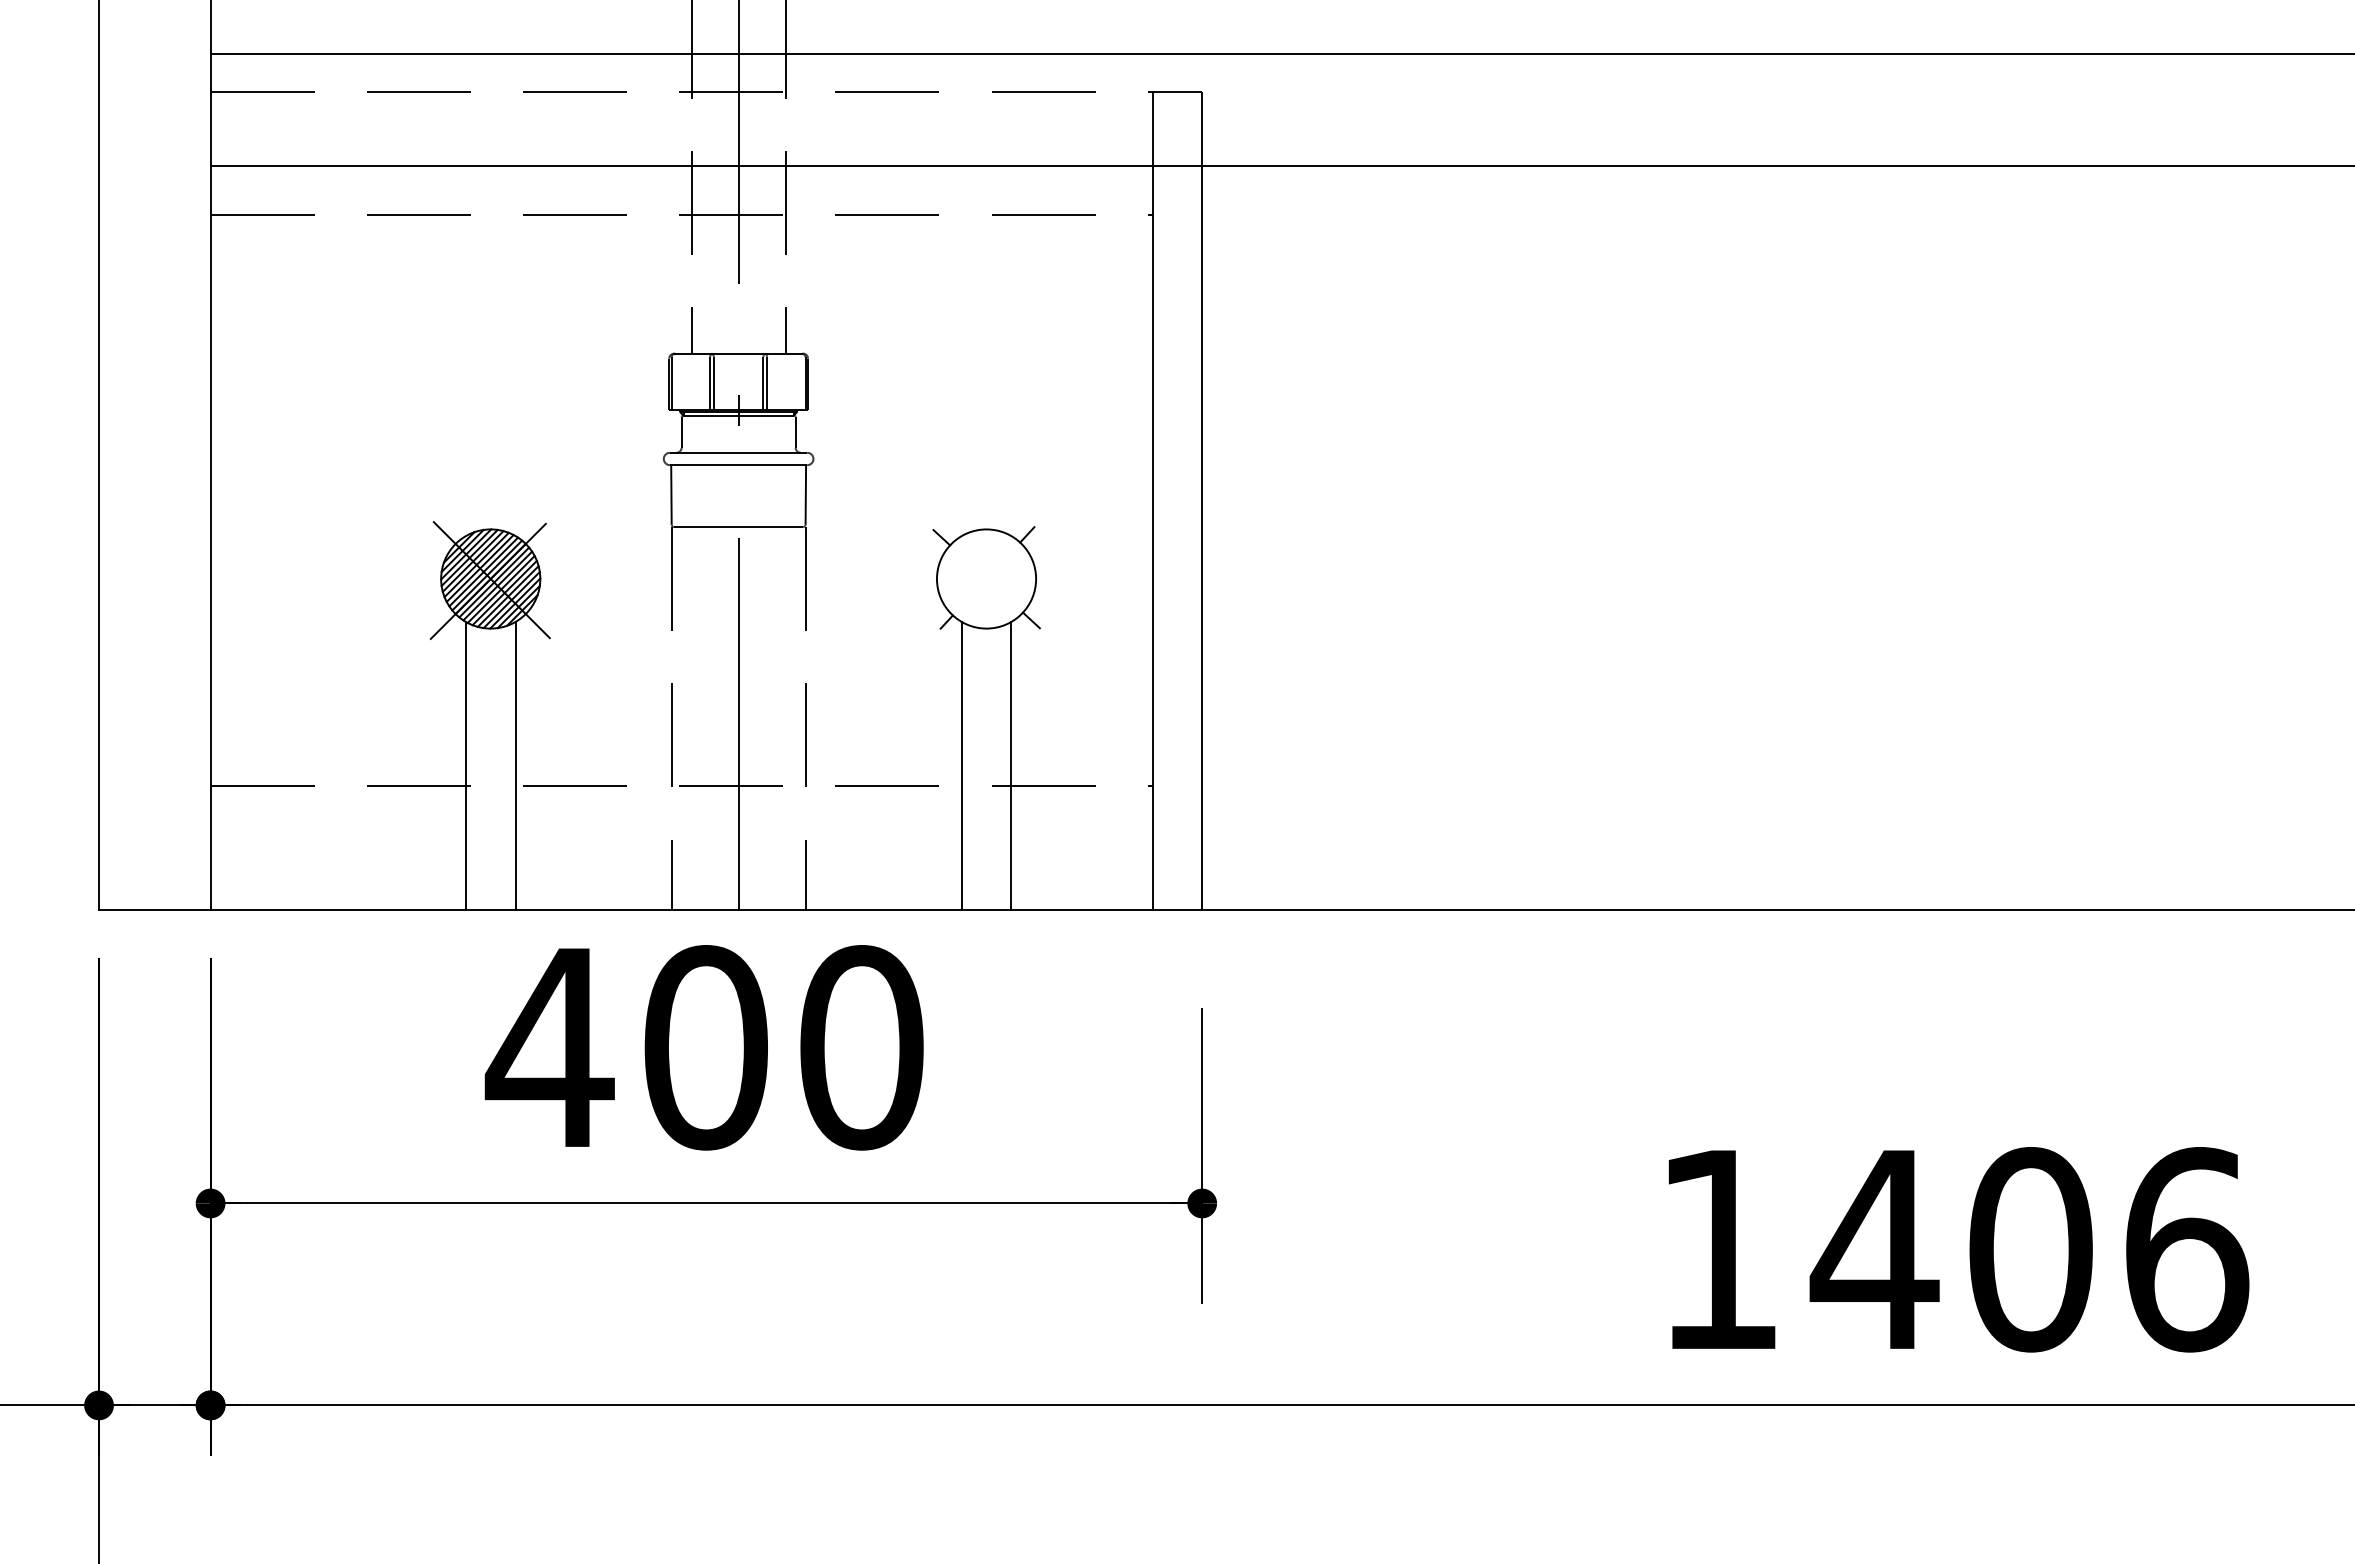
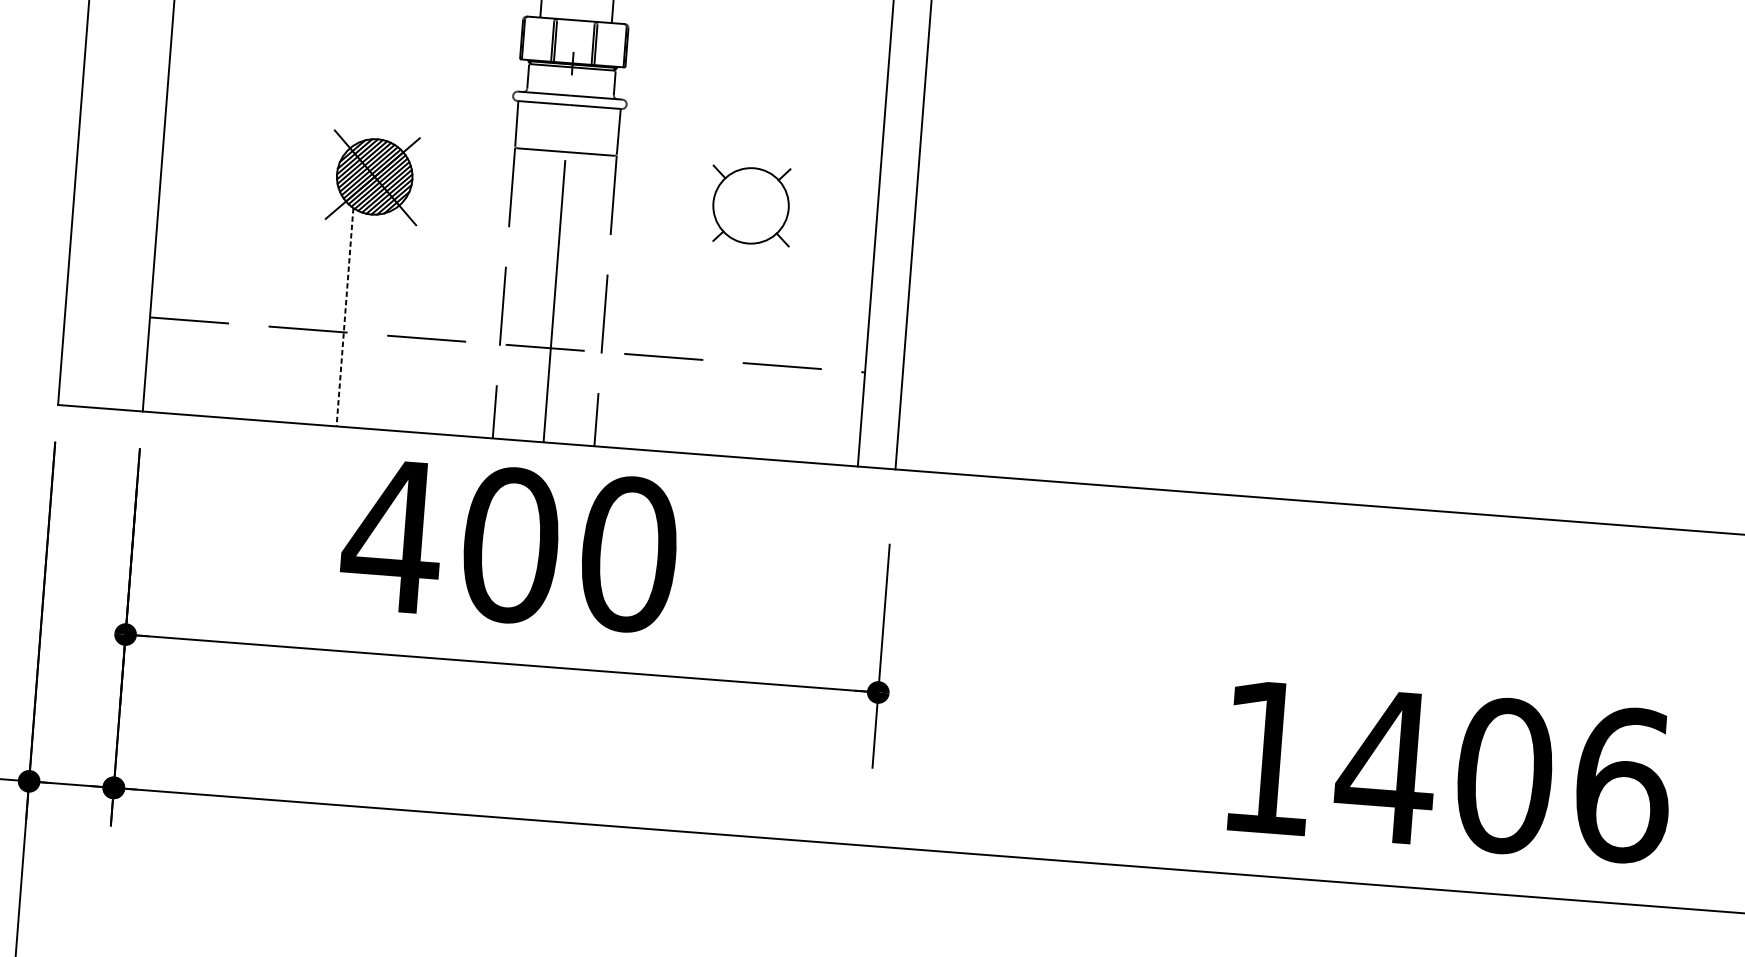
line: (465, 765) -> (344, 317), solid -> dashed
line: (515, 765) -> (382, 319), removed
line: (961, 765) -> (721, 345), removed
line: (1011, 765) -> (759, 348), removed

